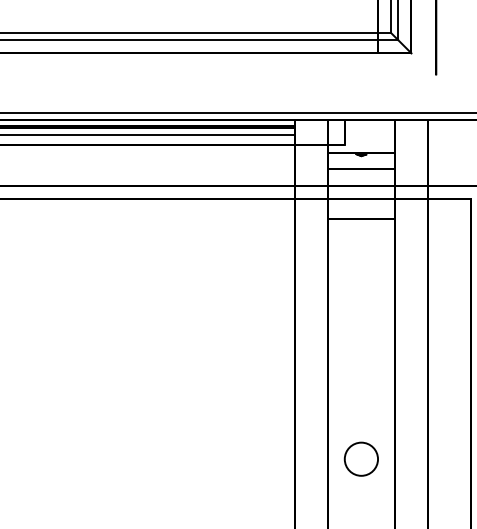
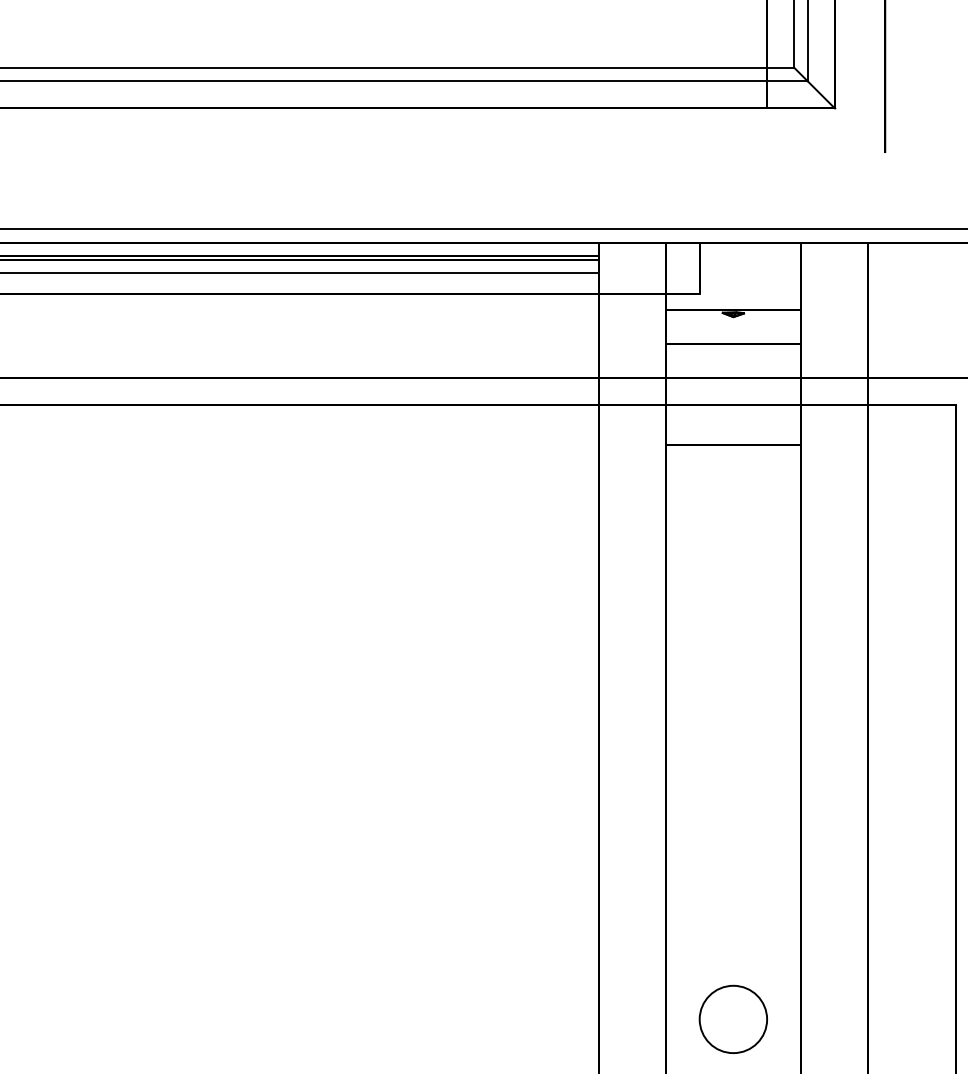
circle: (360, 458) -> (731, 1017), moved

